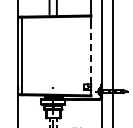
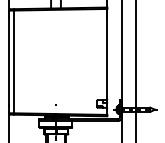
line: (91, 50) -> (107, 54), dashed -> solid

